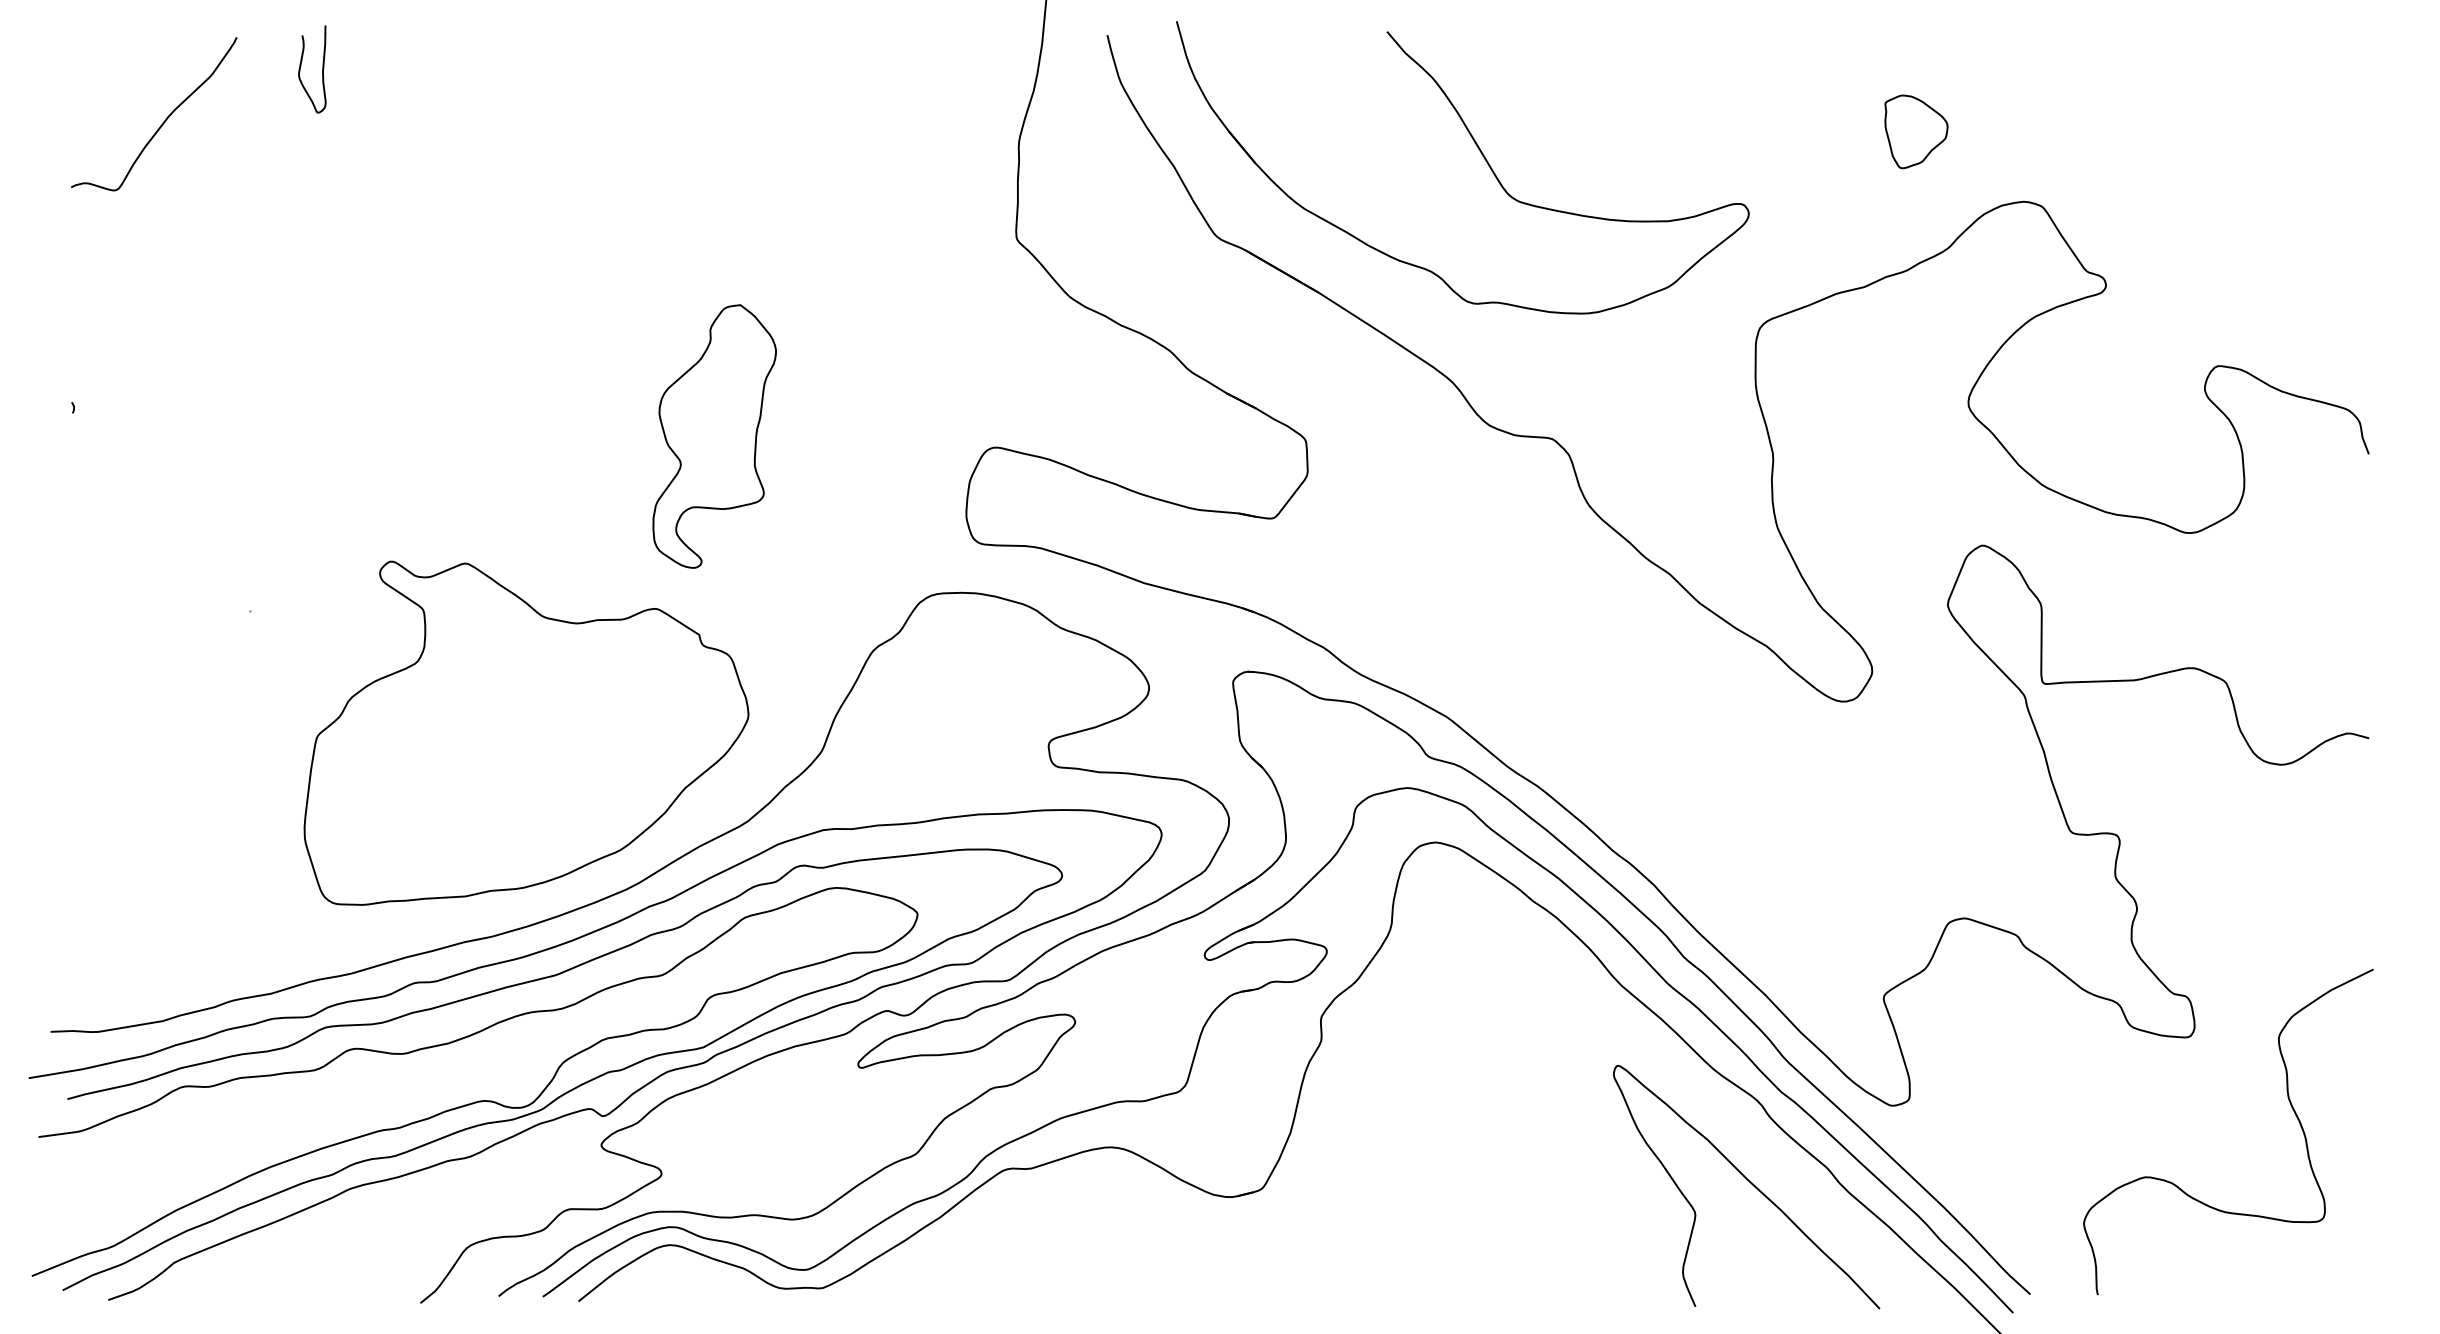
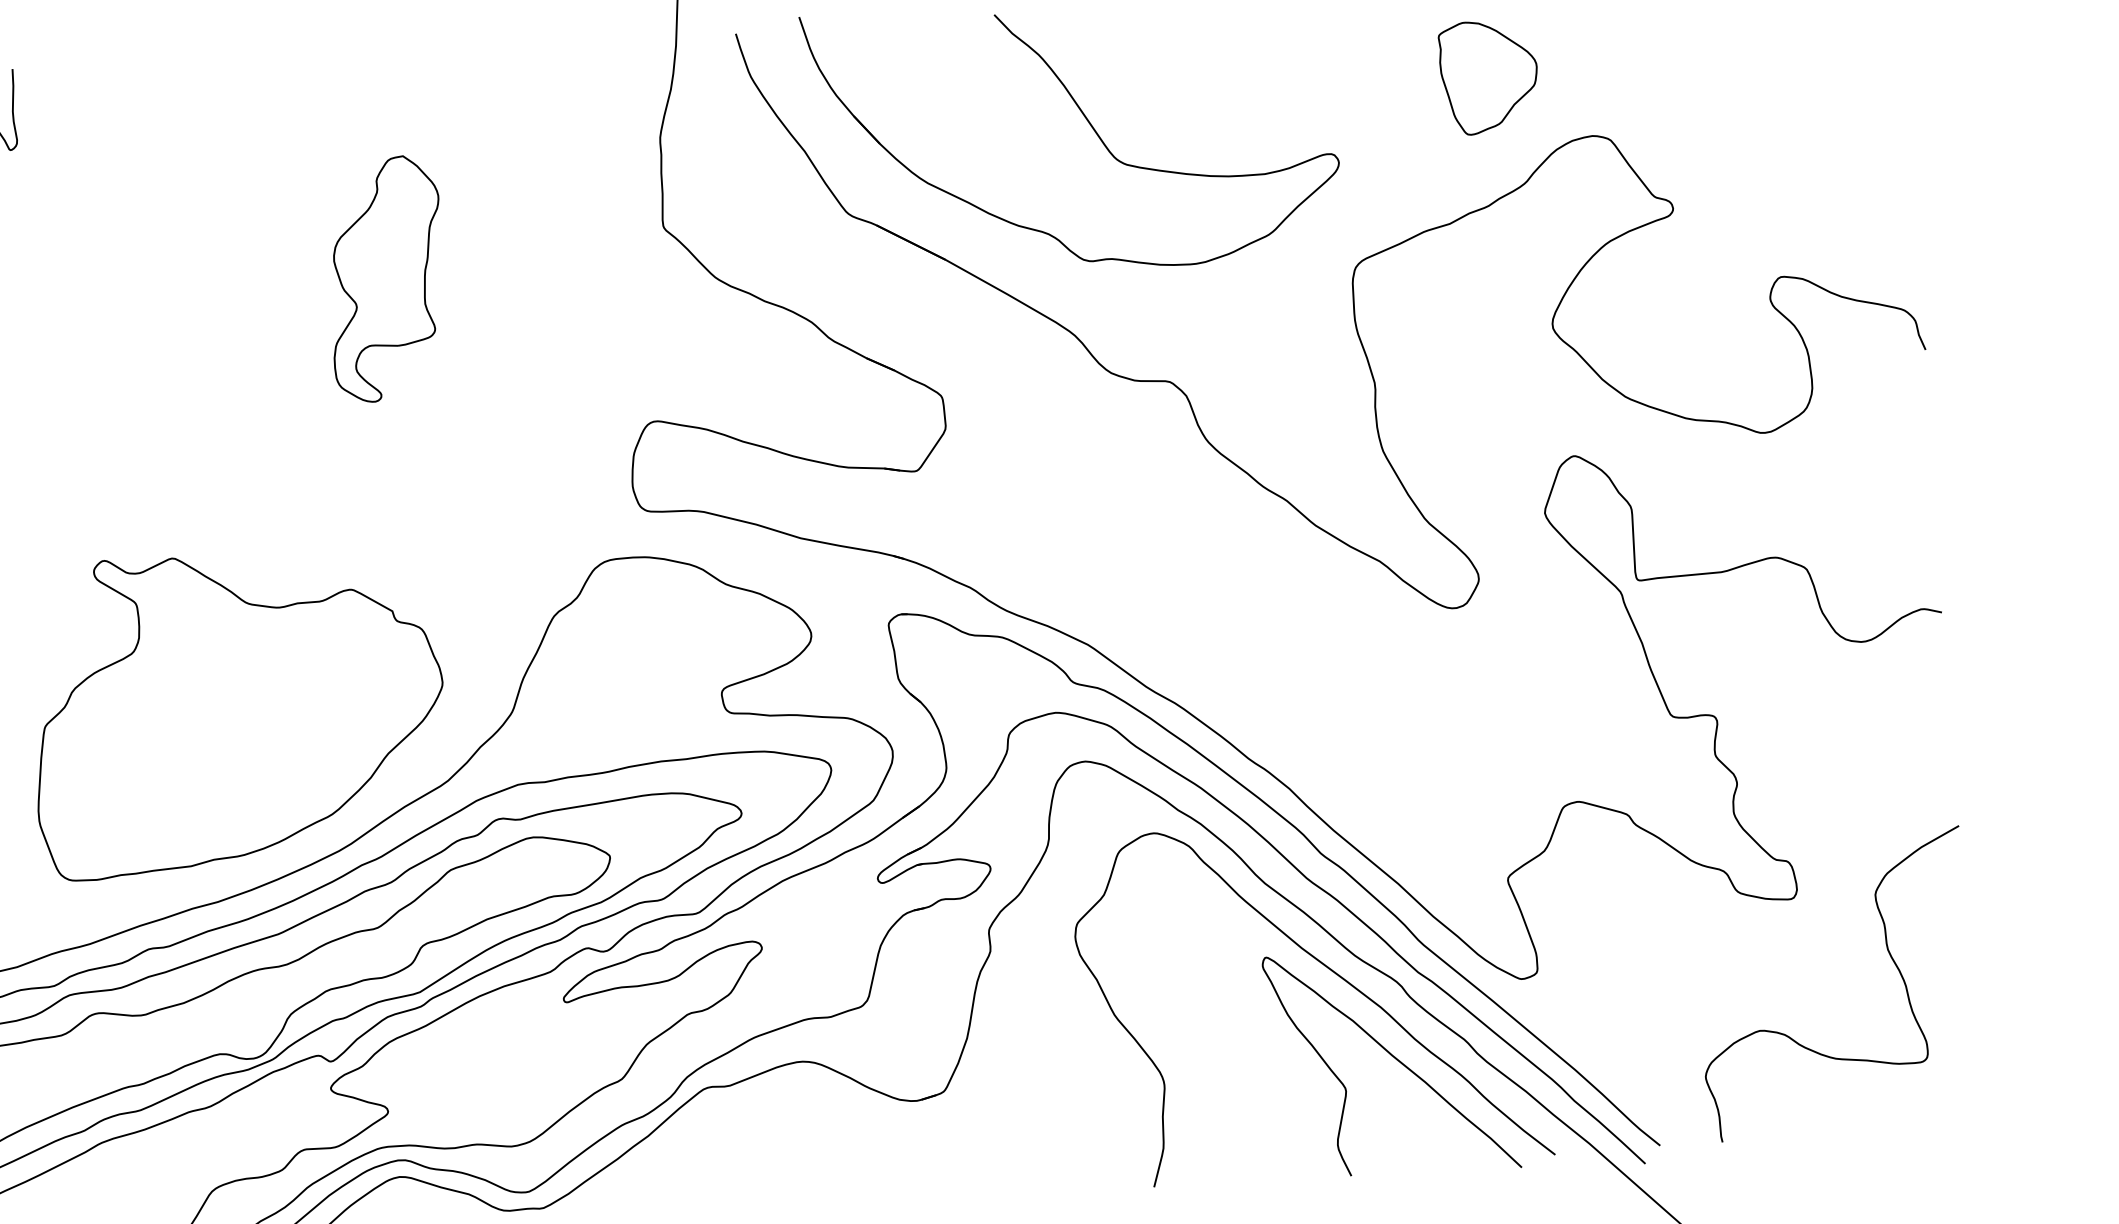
part: (1916, 131) -> (1489, 77), size x1.67
part: (714, 436) -> (386, 279), moved
curve: (1690, 1087) -> (1334, 973), added

